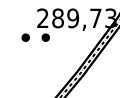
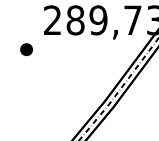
part: (45, 37) -> (56, 49), removed

